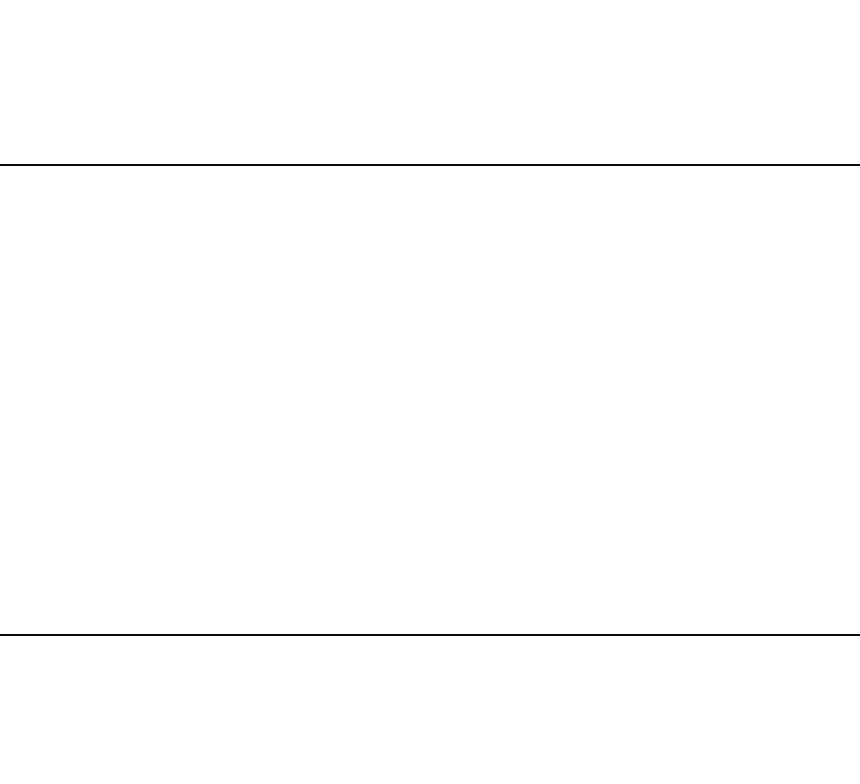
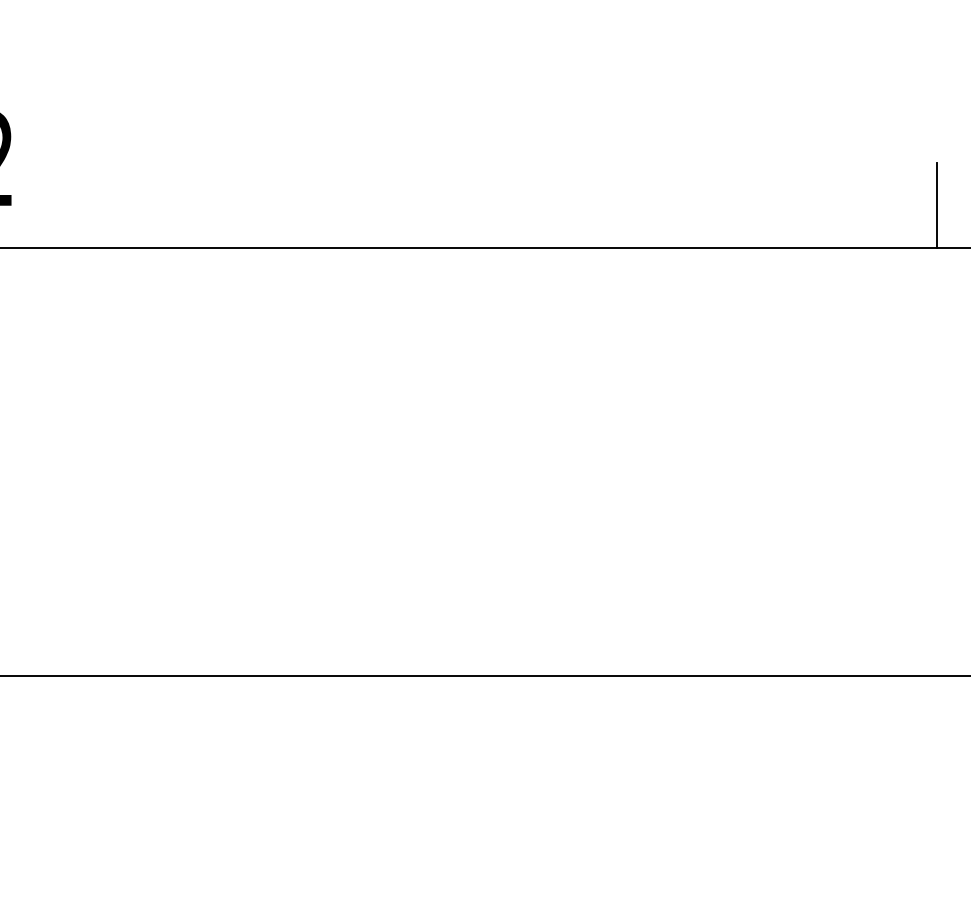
line: (768, 118) -> (937, 205), added

